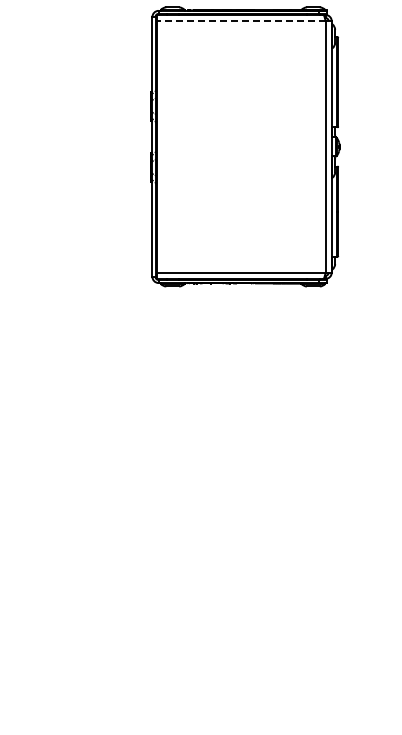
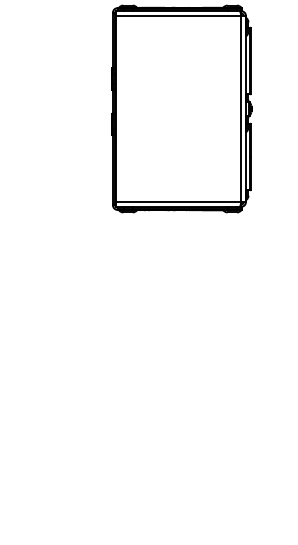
line: (240, 21) -> (178, 16), dashed -> solid

